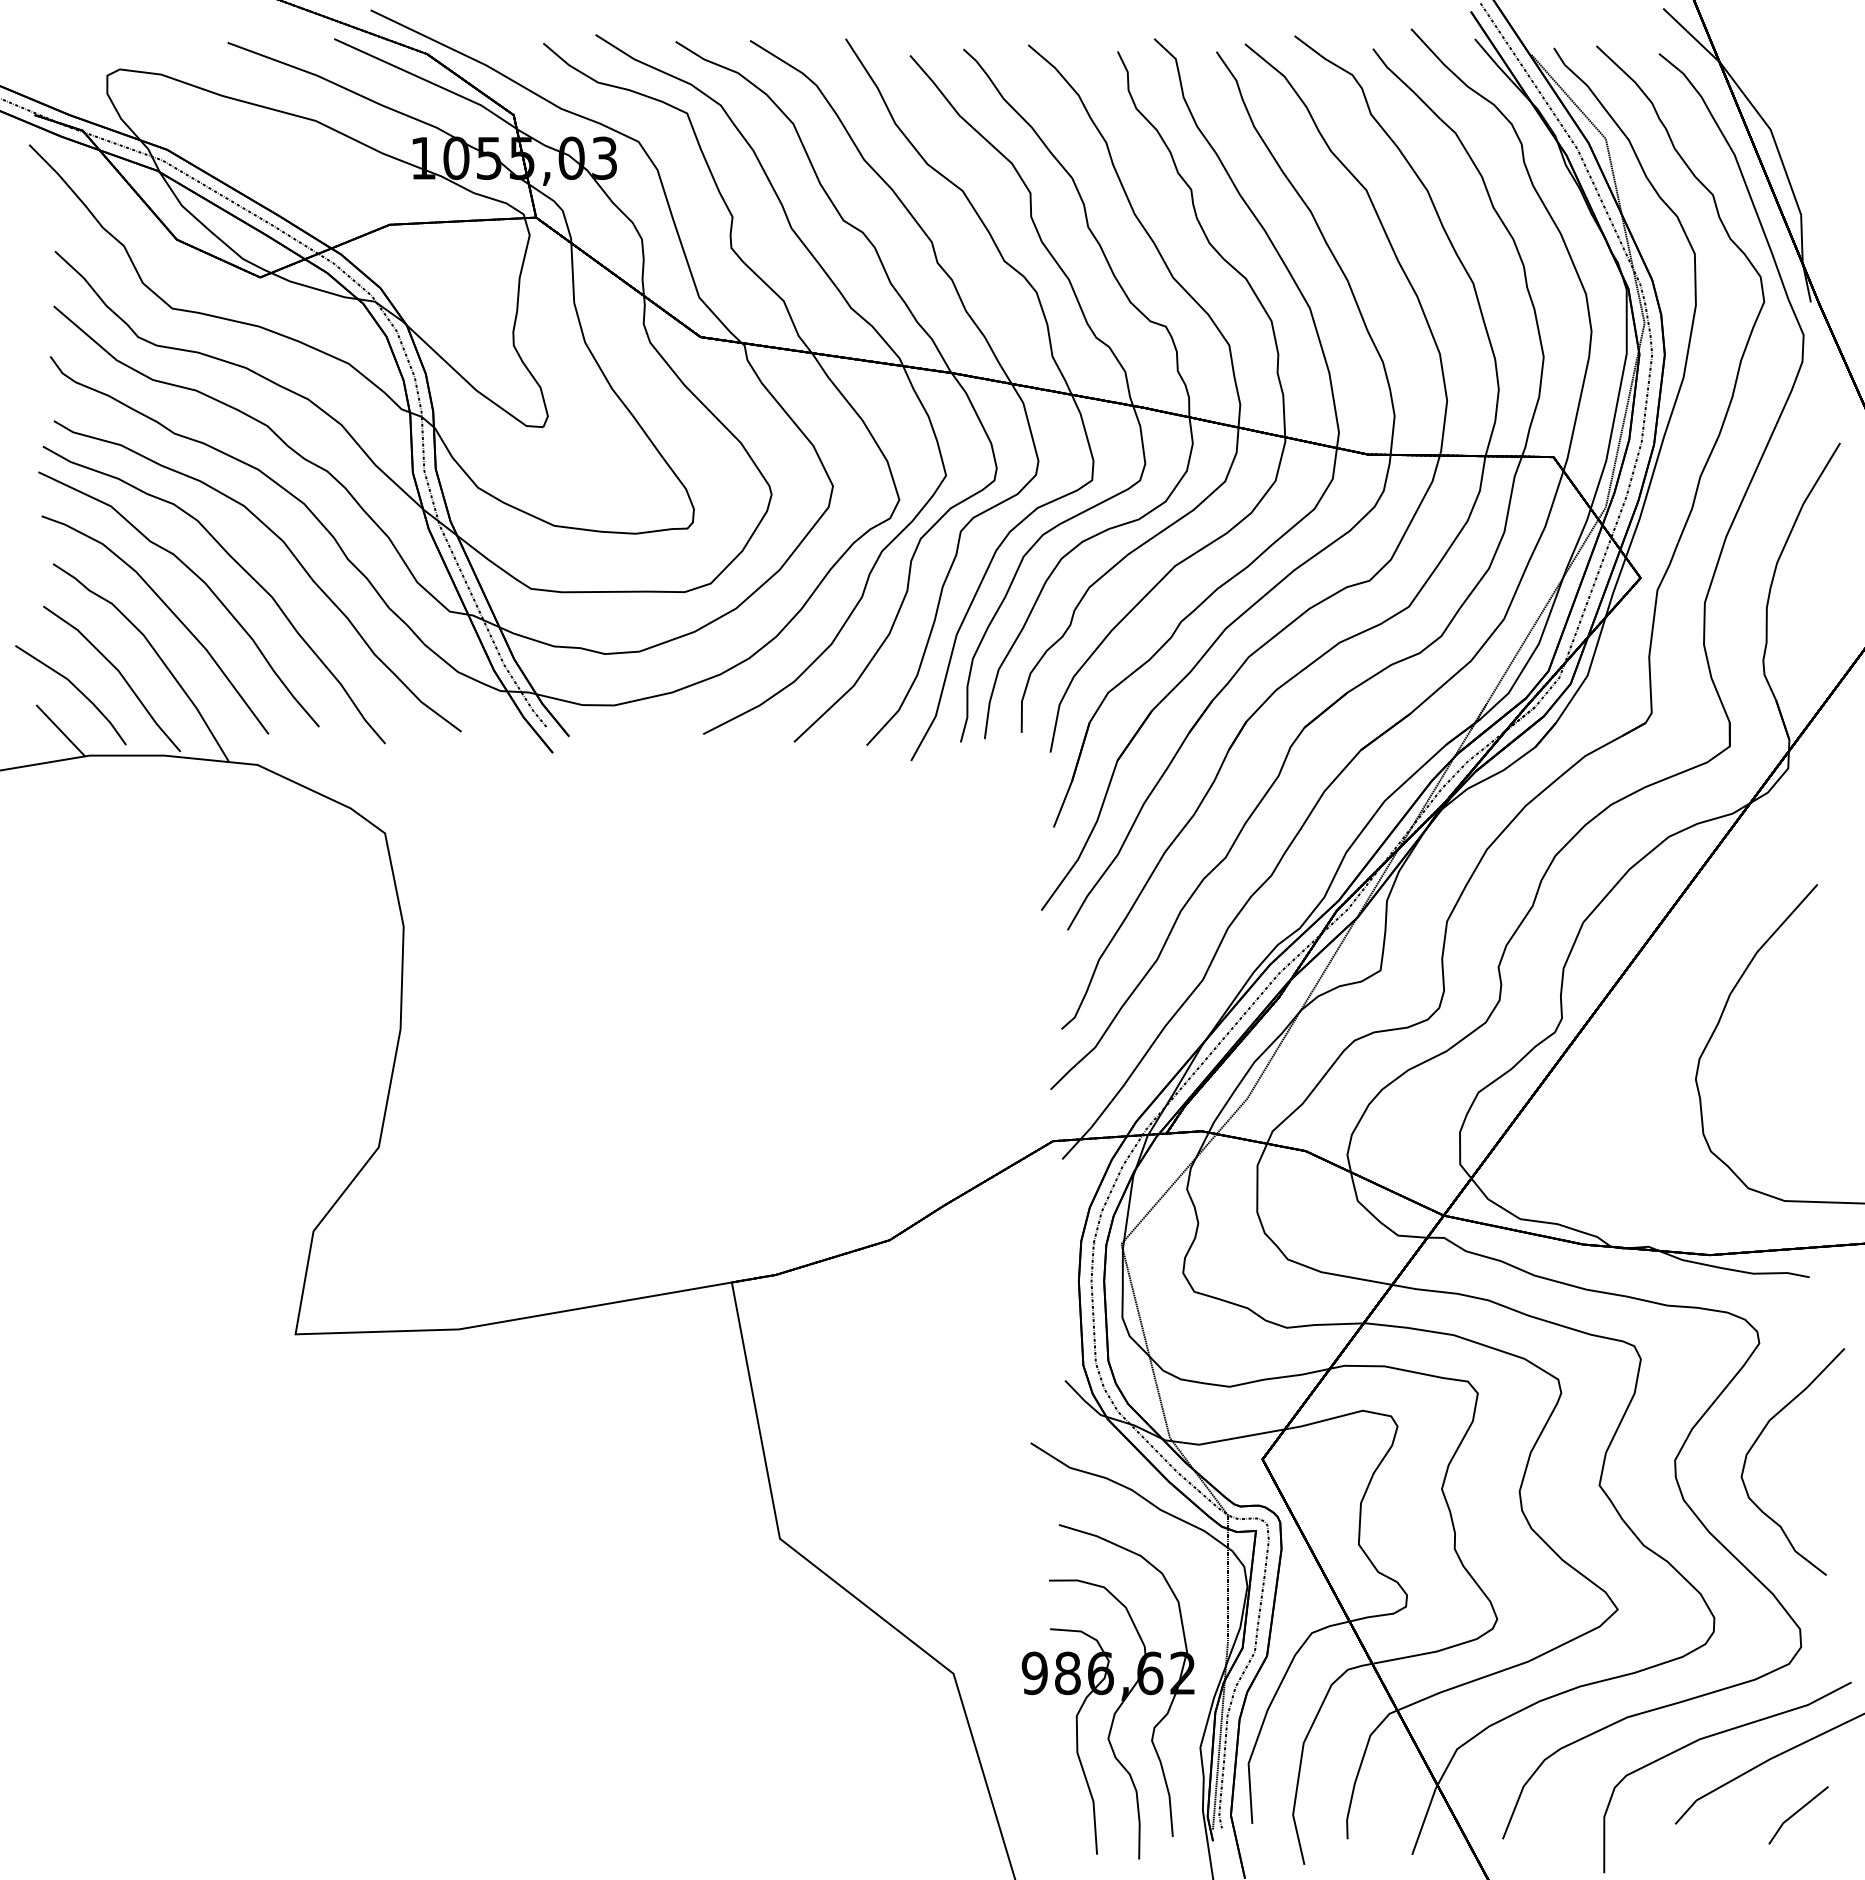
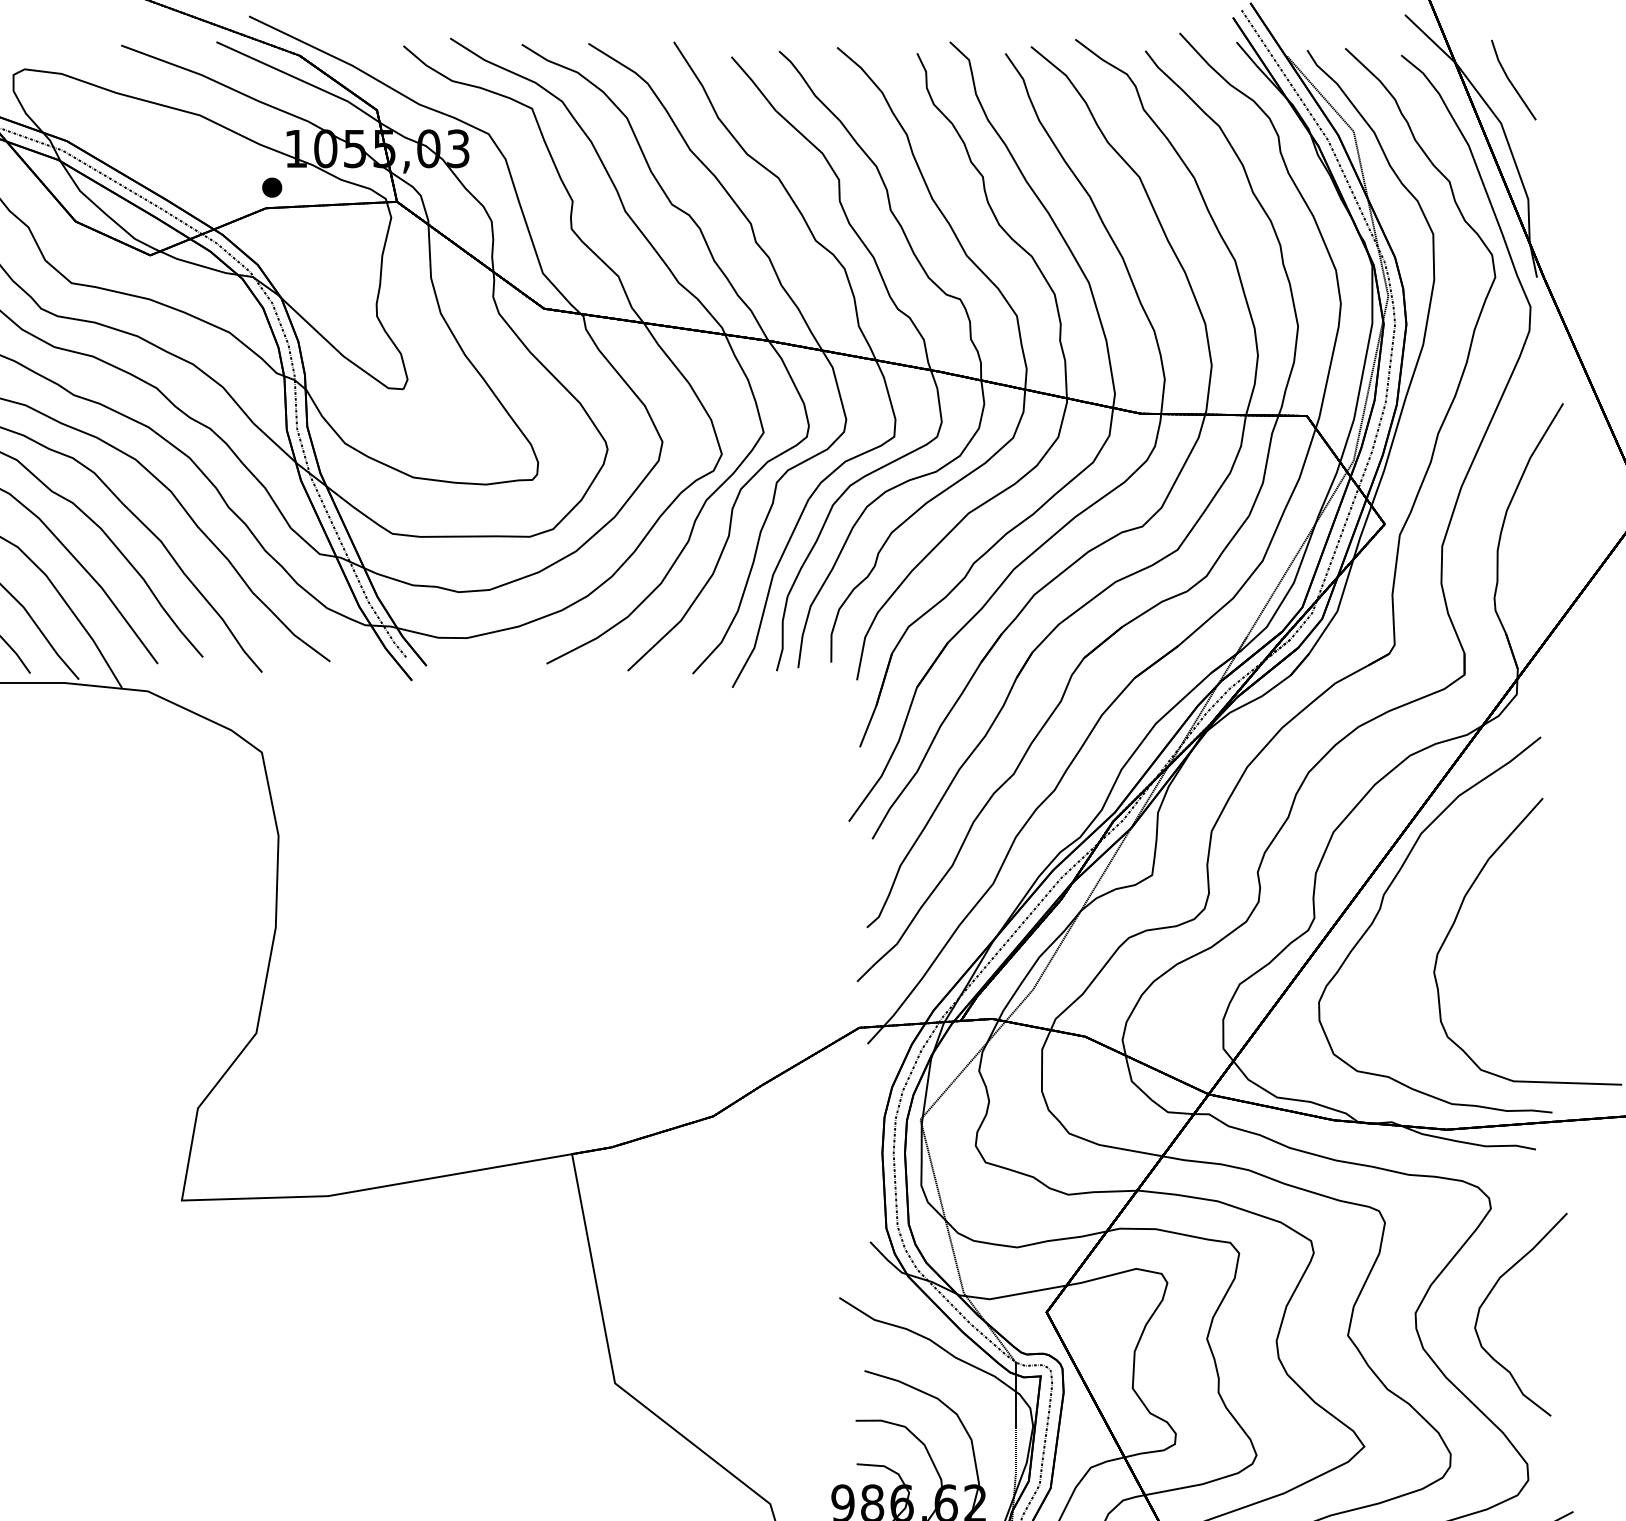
line: (1782, 83) -> (1511, 81), added
part: (396, 201) -> (272, 187), added
curve: (1636, 1008) -> (1381, 909), added

